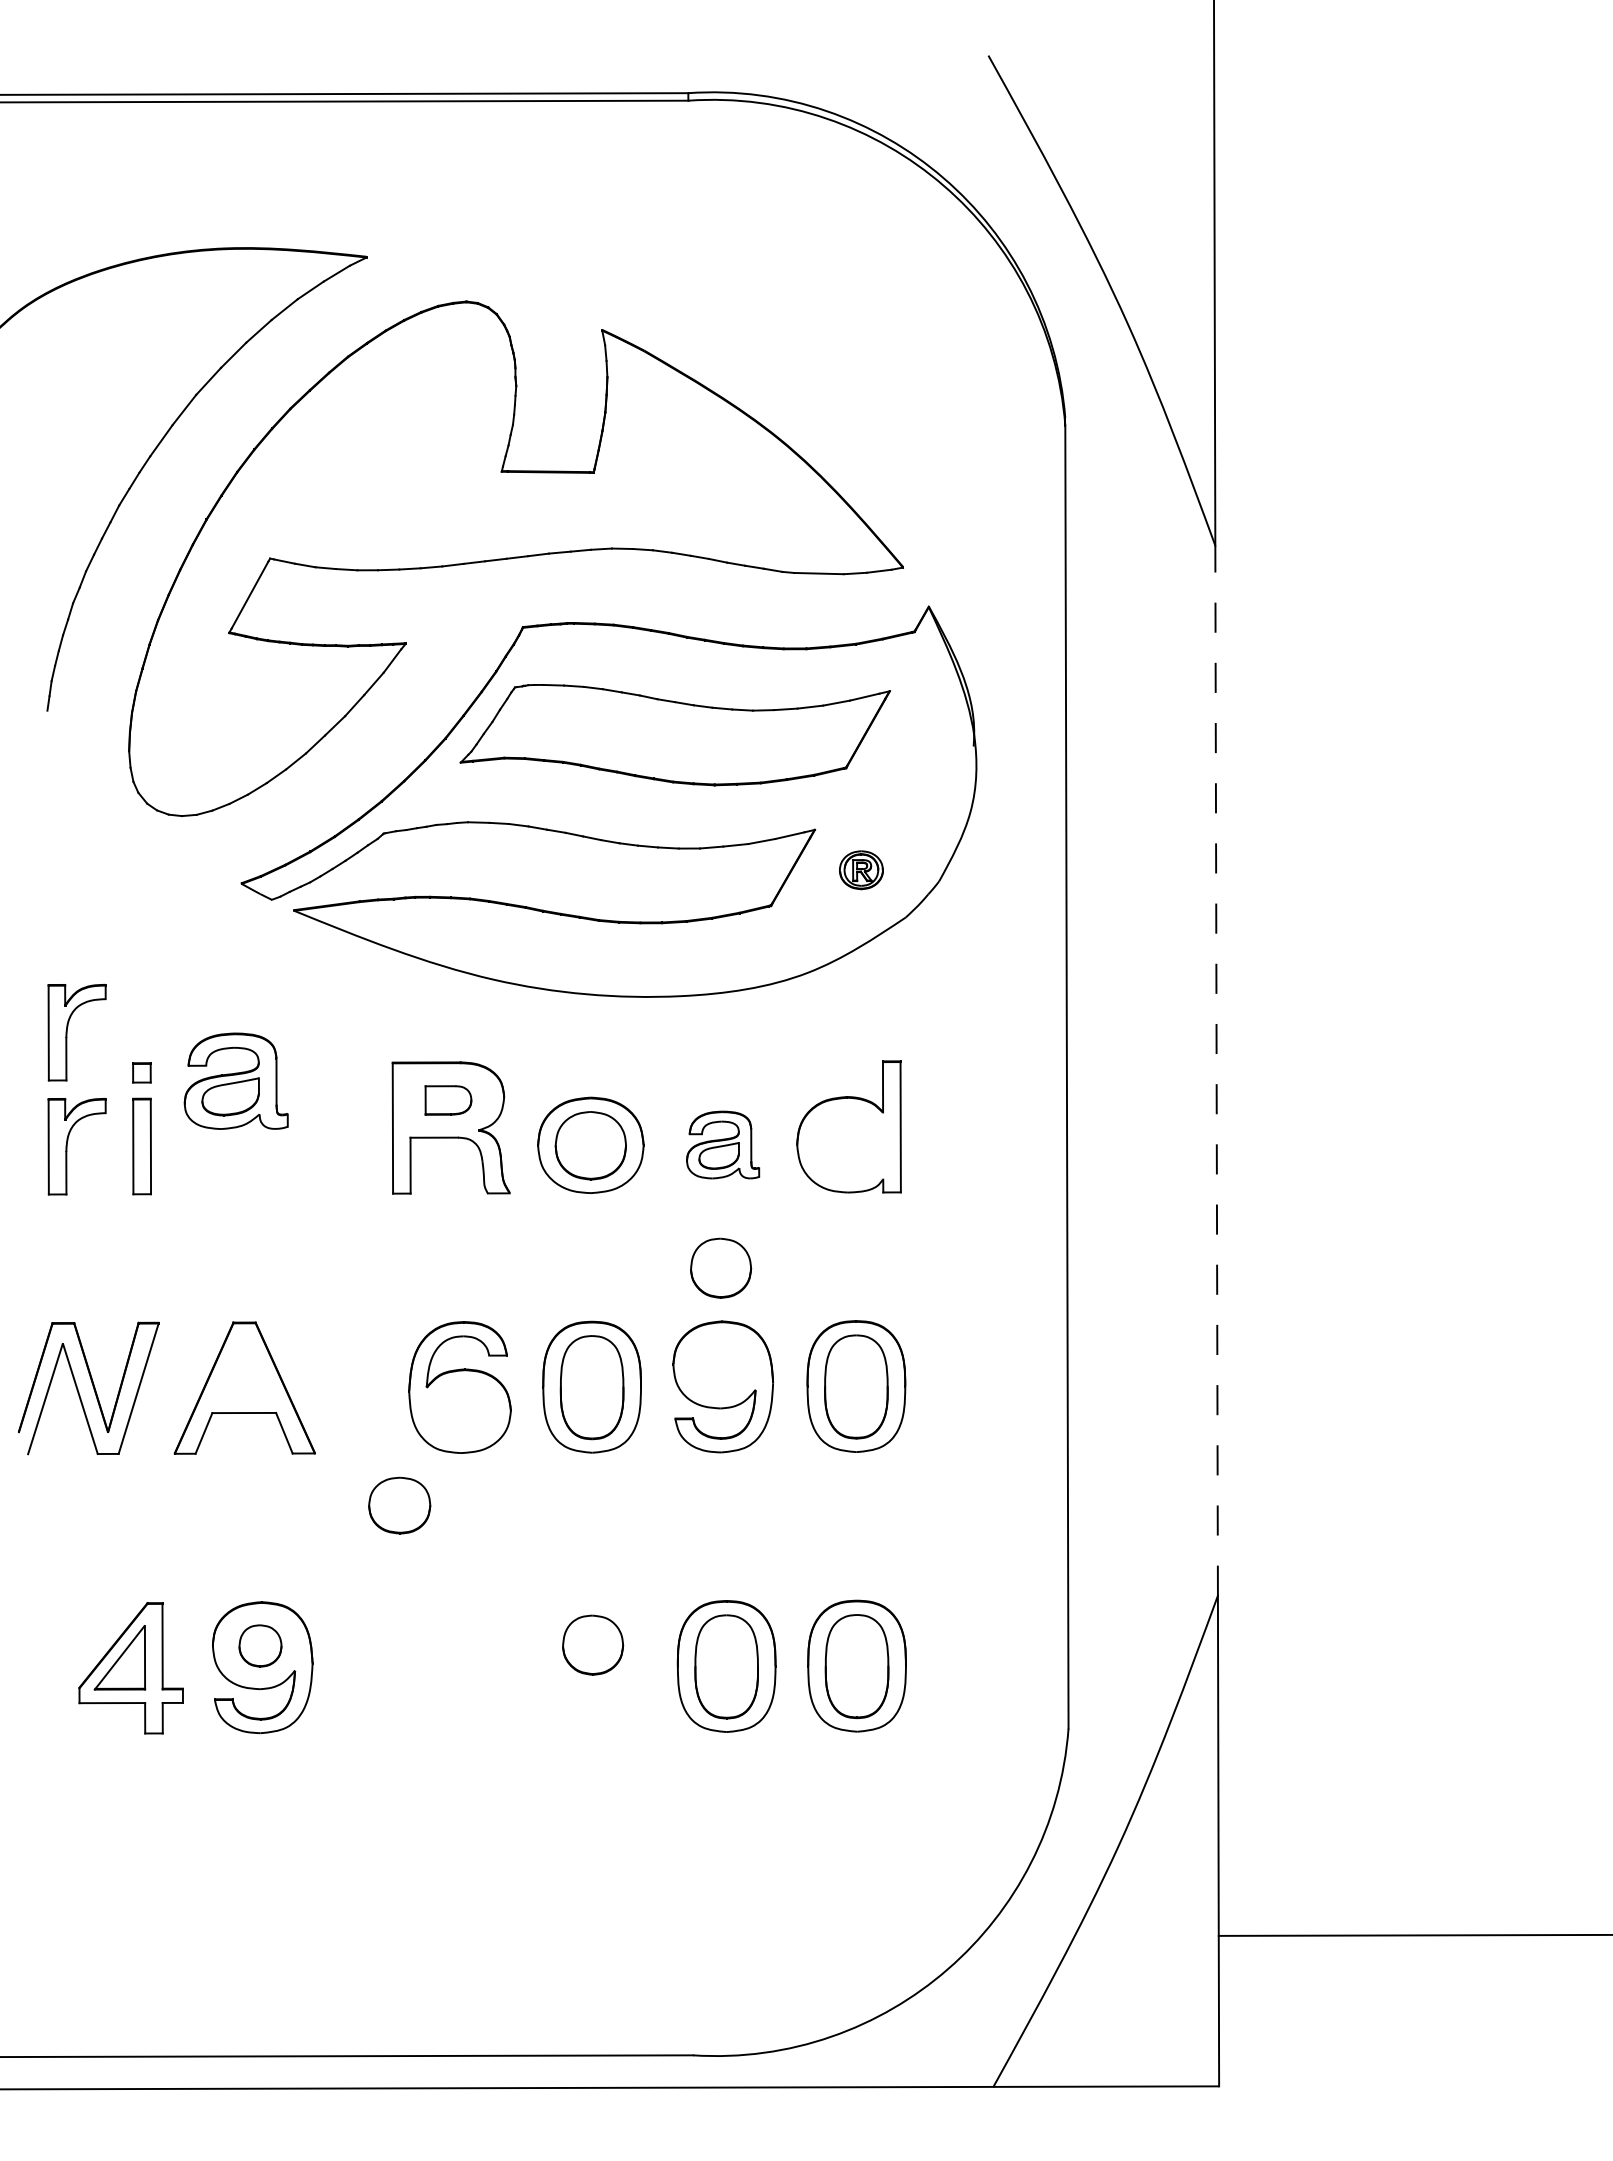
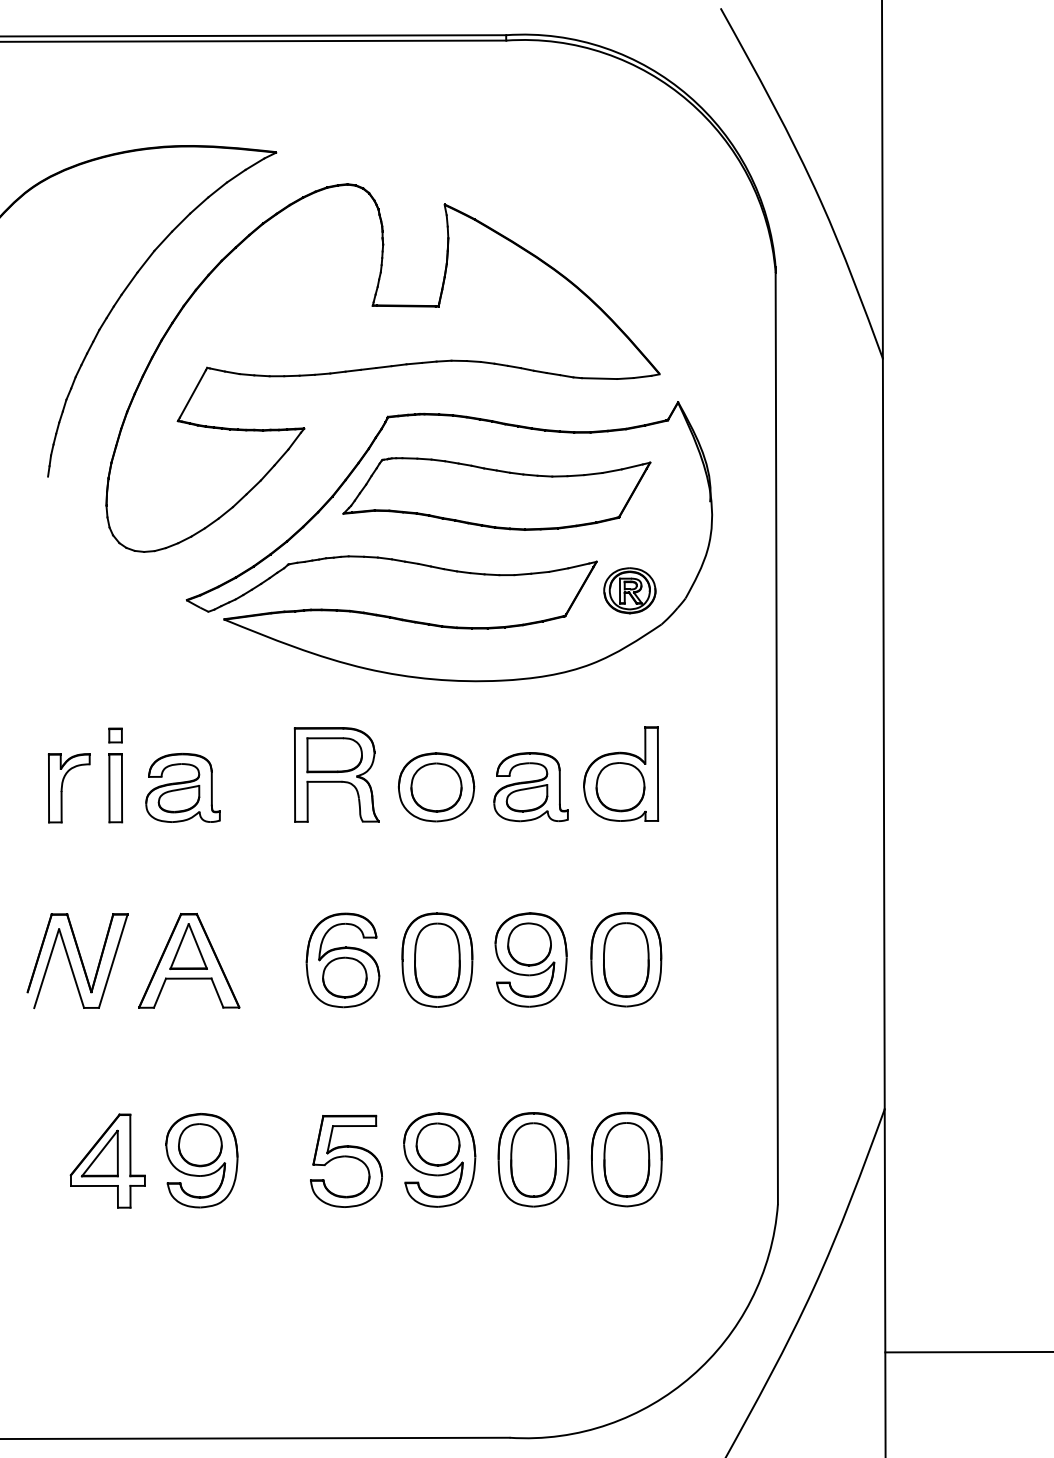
part: (861, 869) -> (629, 590), size x1.67
part: (67, 1032) -> (62, 706), removed
line: (1216, 1070) -> (883, 733), dashed -> solid
part: (235, 1080) -> (182, 787), moved
part: (448, 1100) -> (334, 755), size x1.67
part: (722, 1144) -> (530, 786), size x1.43
part: (847, 1144) -> (619, 786), added
part: (721, 1267) -> (529, 943), moved
part: (243, 1367) -> (188, 946), added
part: (399, 1505) -> (344, 977), moved
part: (260, 1645) -> (200, 1144), size x1.43
part: (594, 1666) -> (439, 1159), added
part: (464, 1668) -> (346, 1161), added

